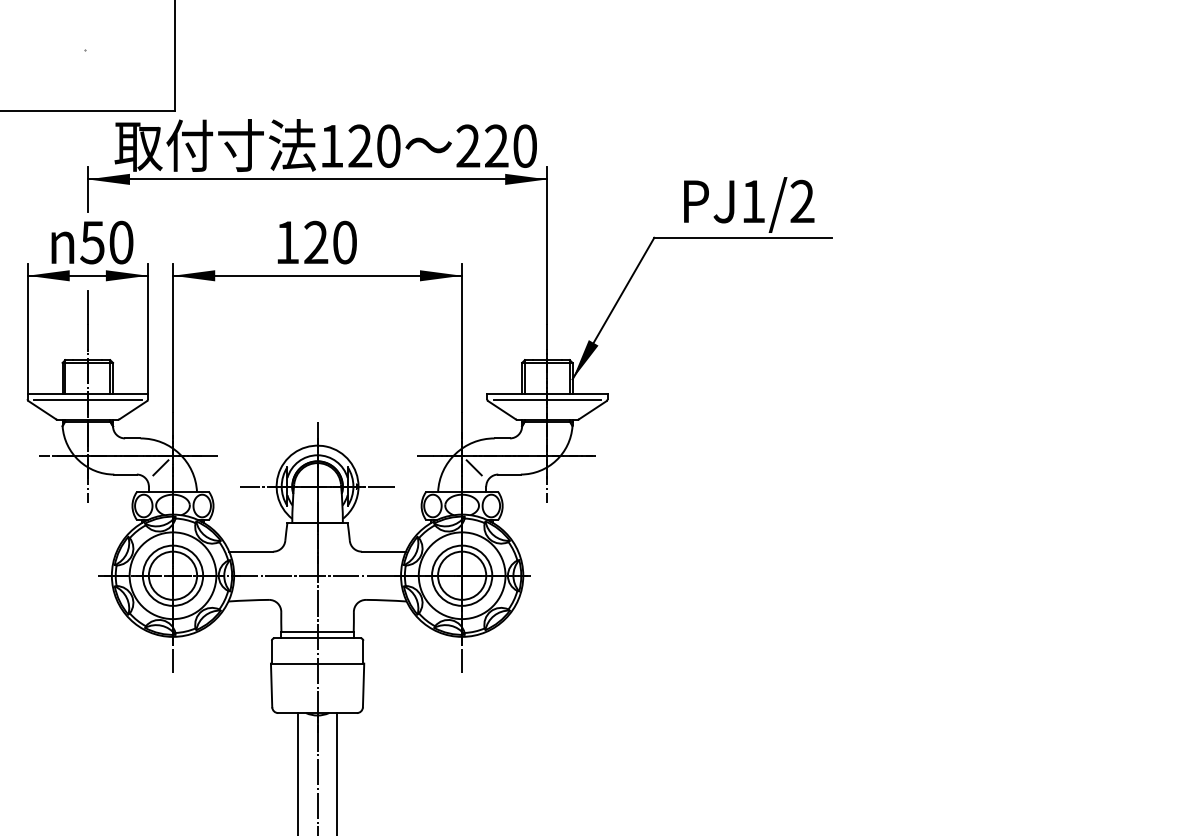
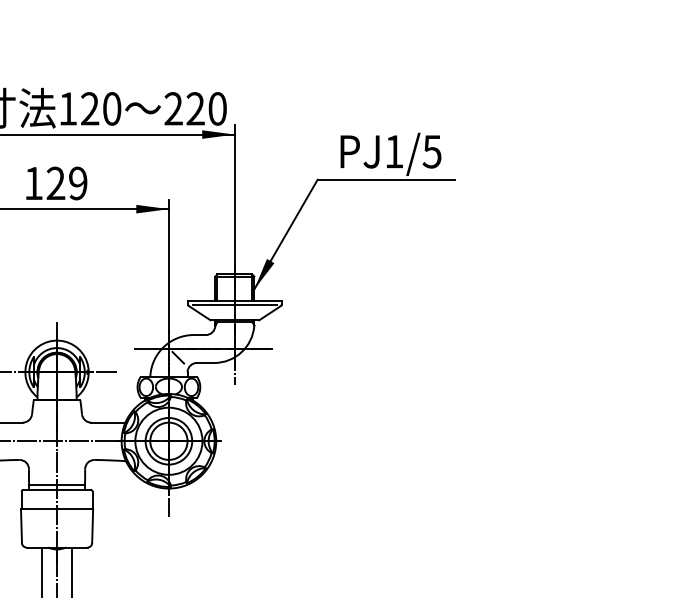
text: (802, 201) -> (432, 151), PJ1/2 -> PJ1/5
text: (344, 242) -> (77, 183), 120 -> 129

